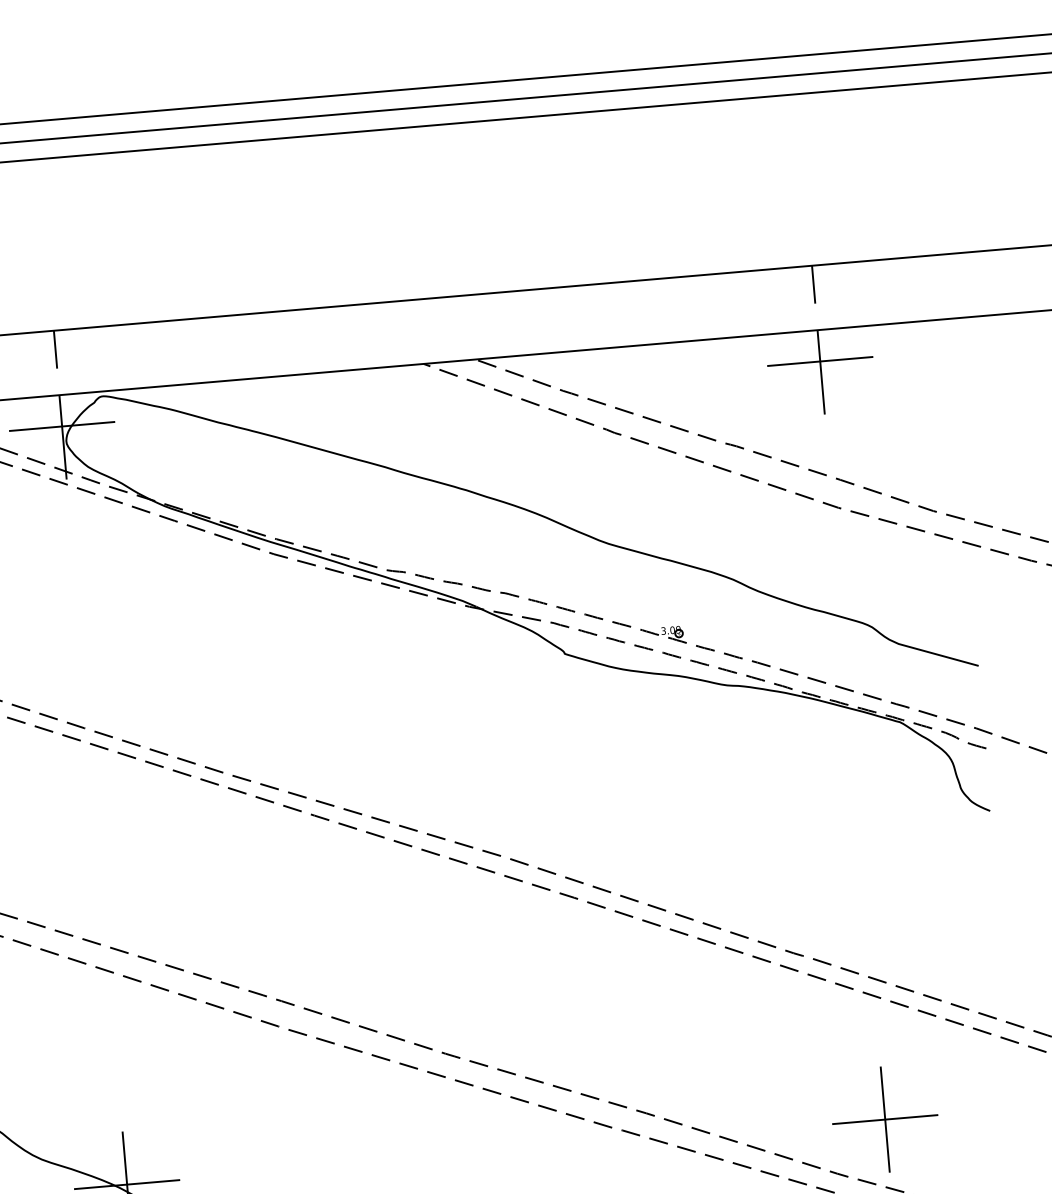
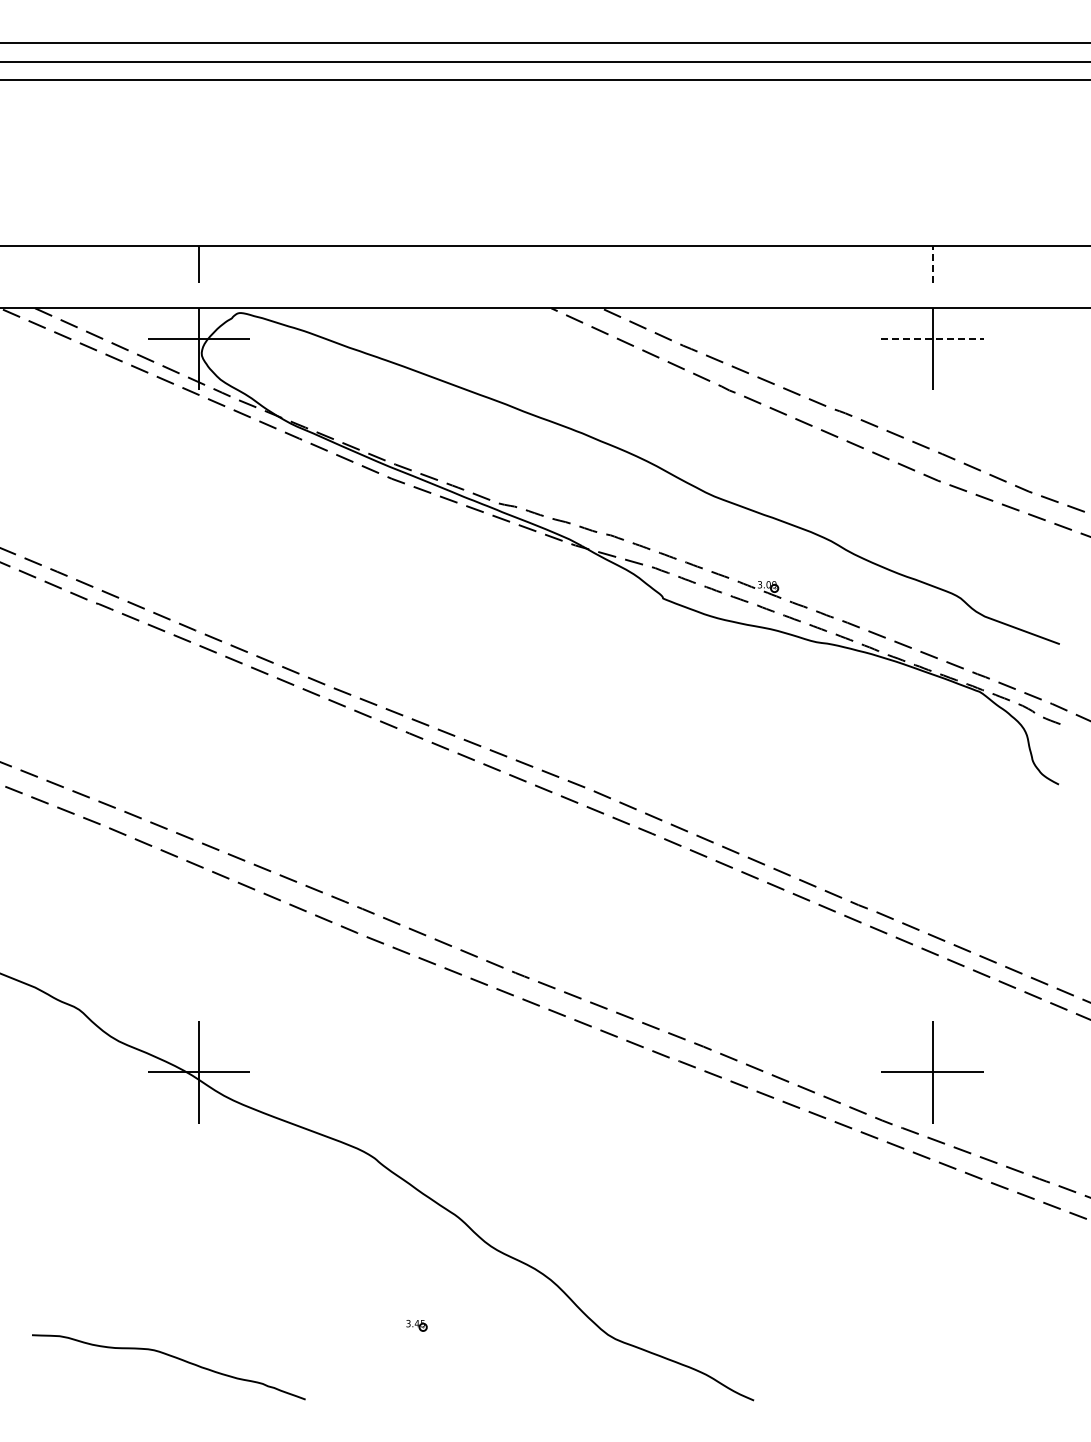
line: (813, 283) -> (932, 263), solid -> dashed
line: (820, 361) -> (932, 338), solid -> dashed

